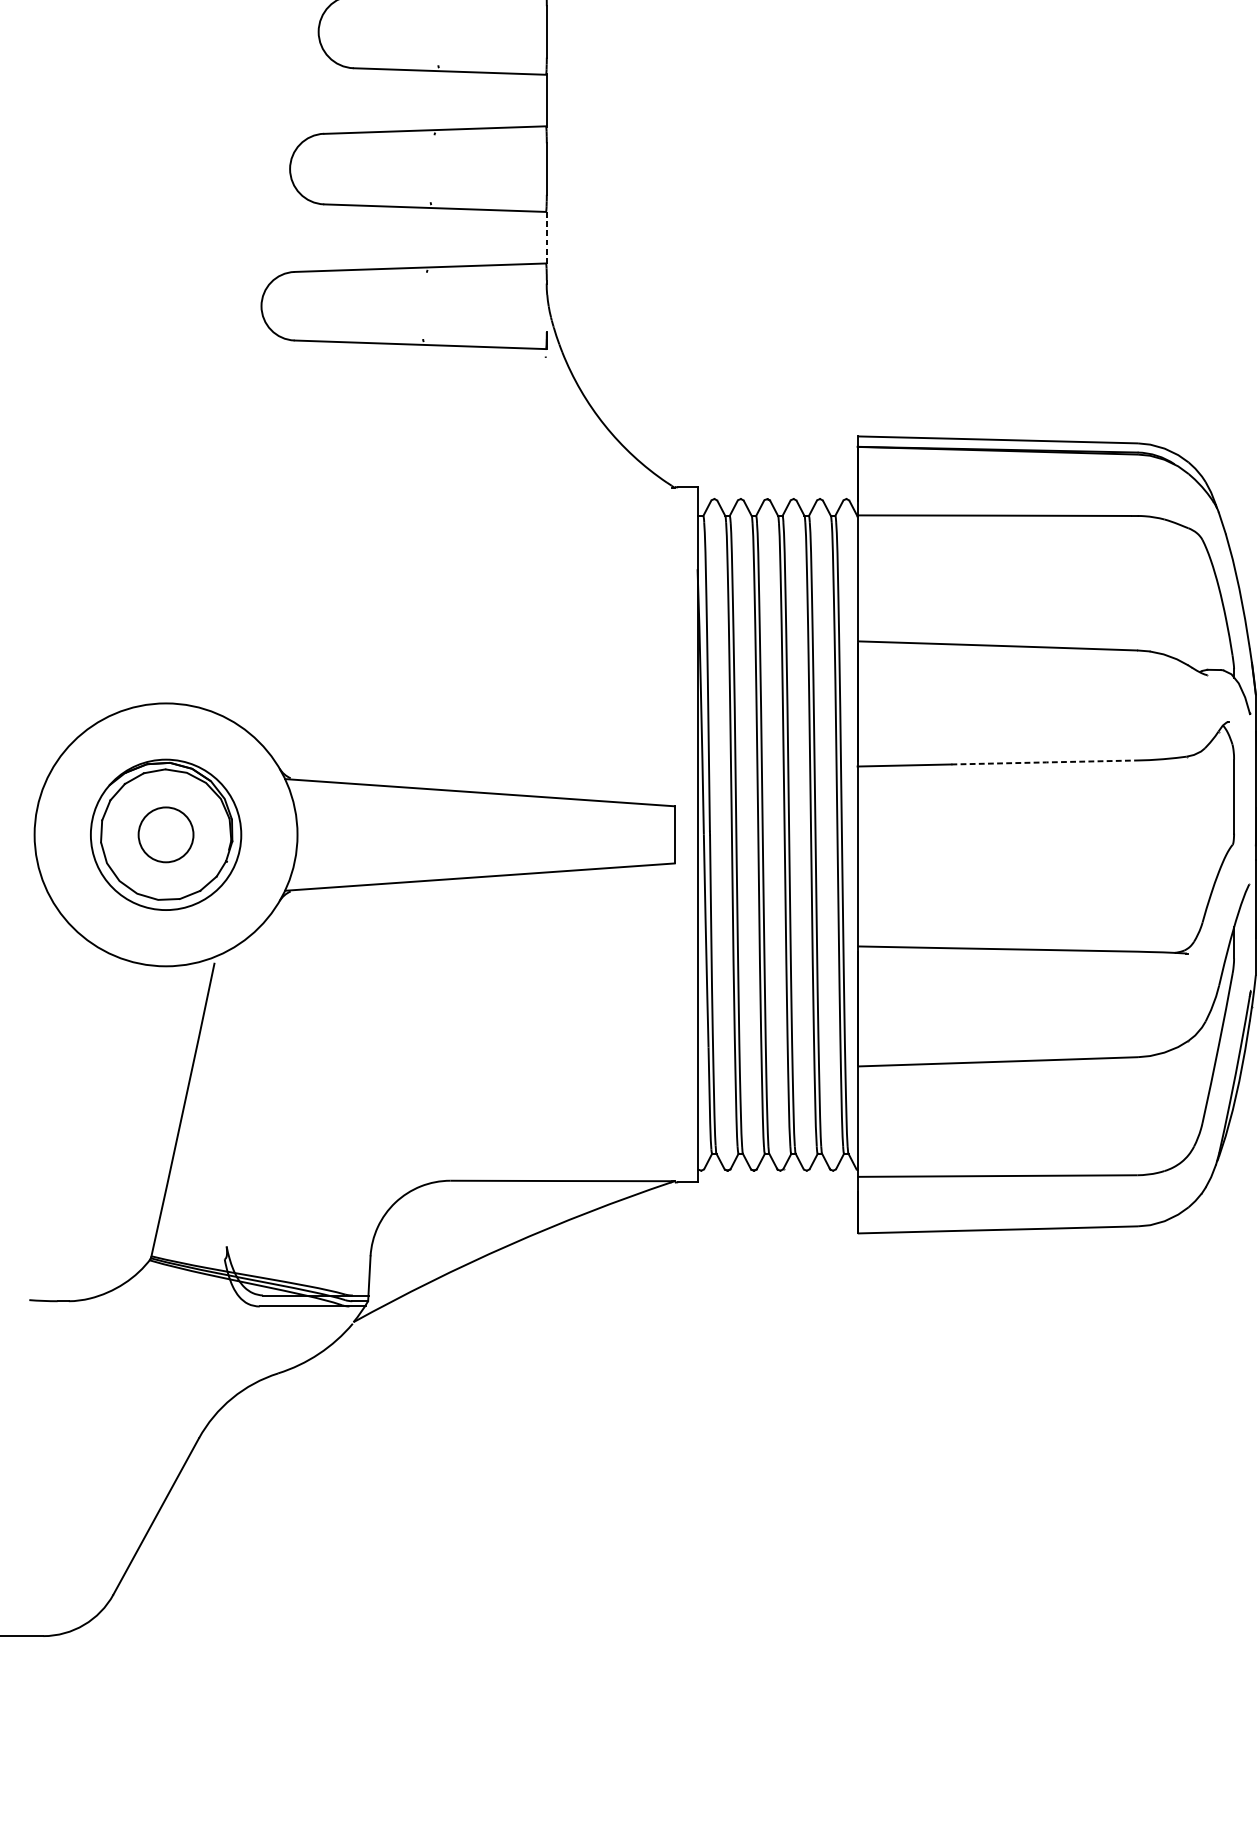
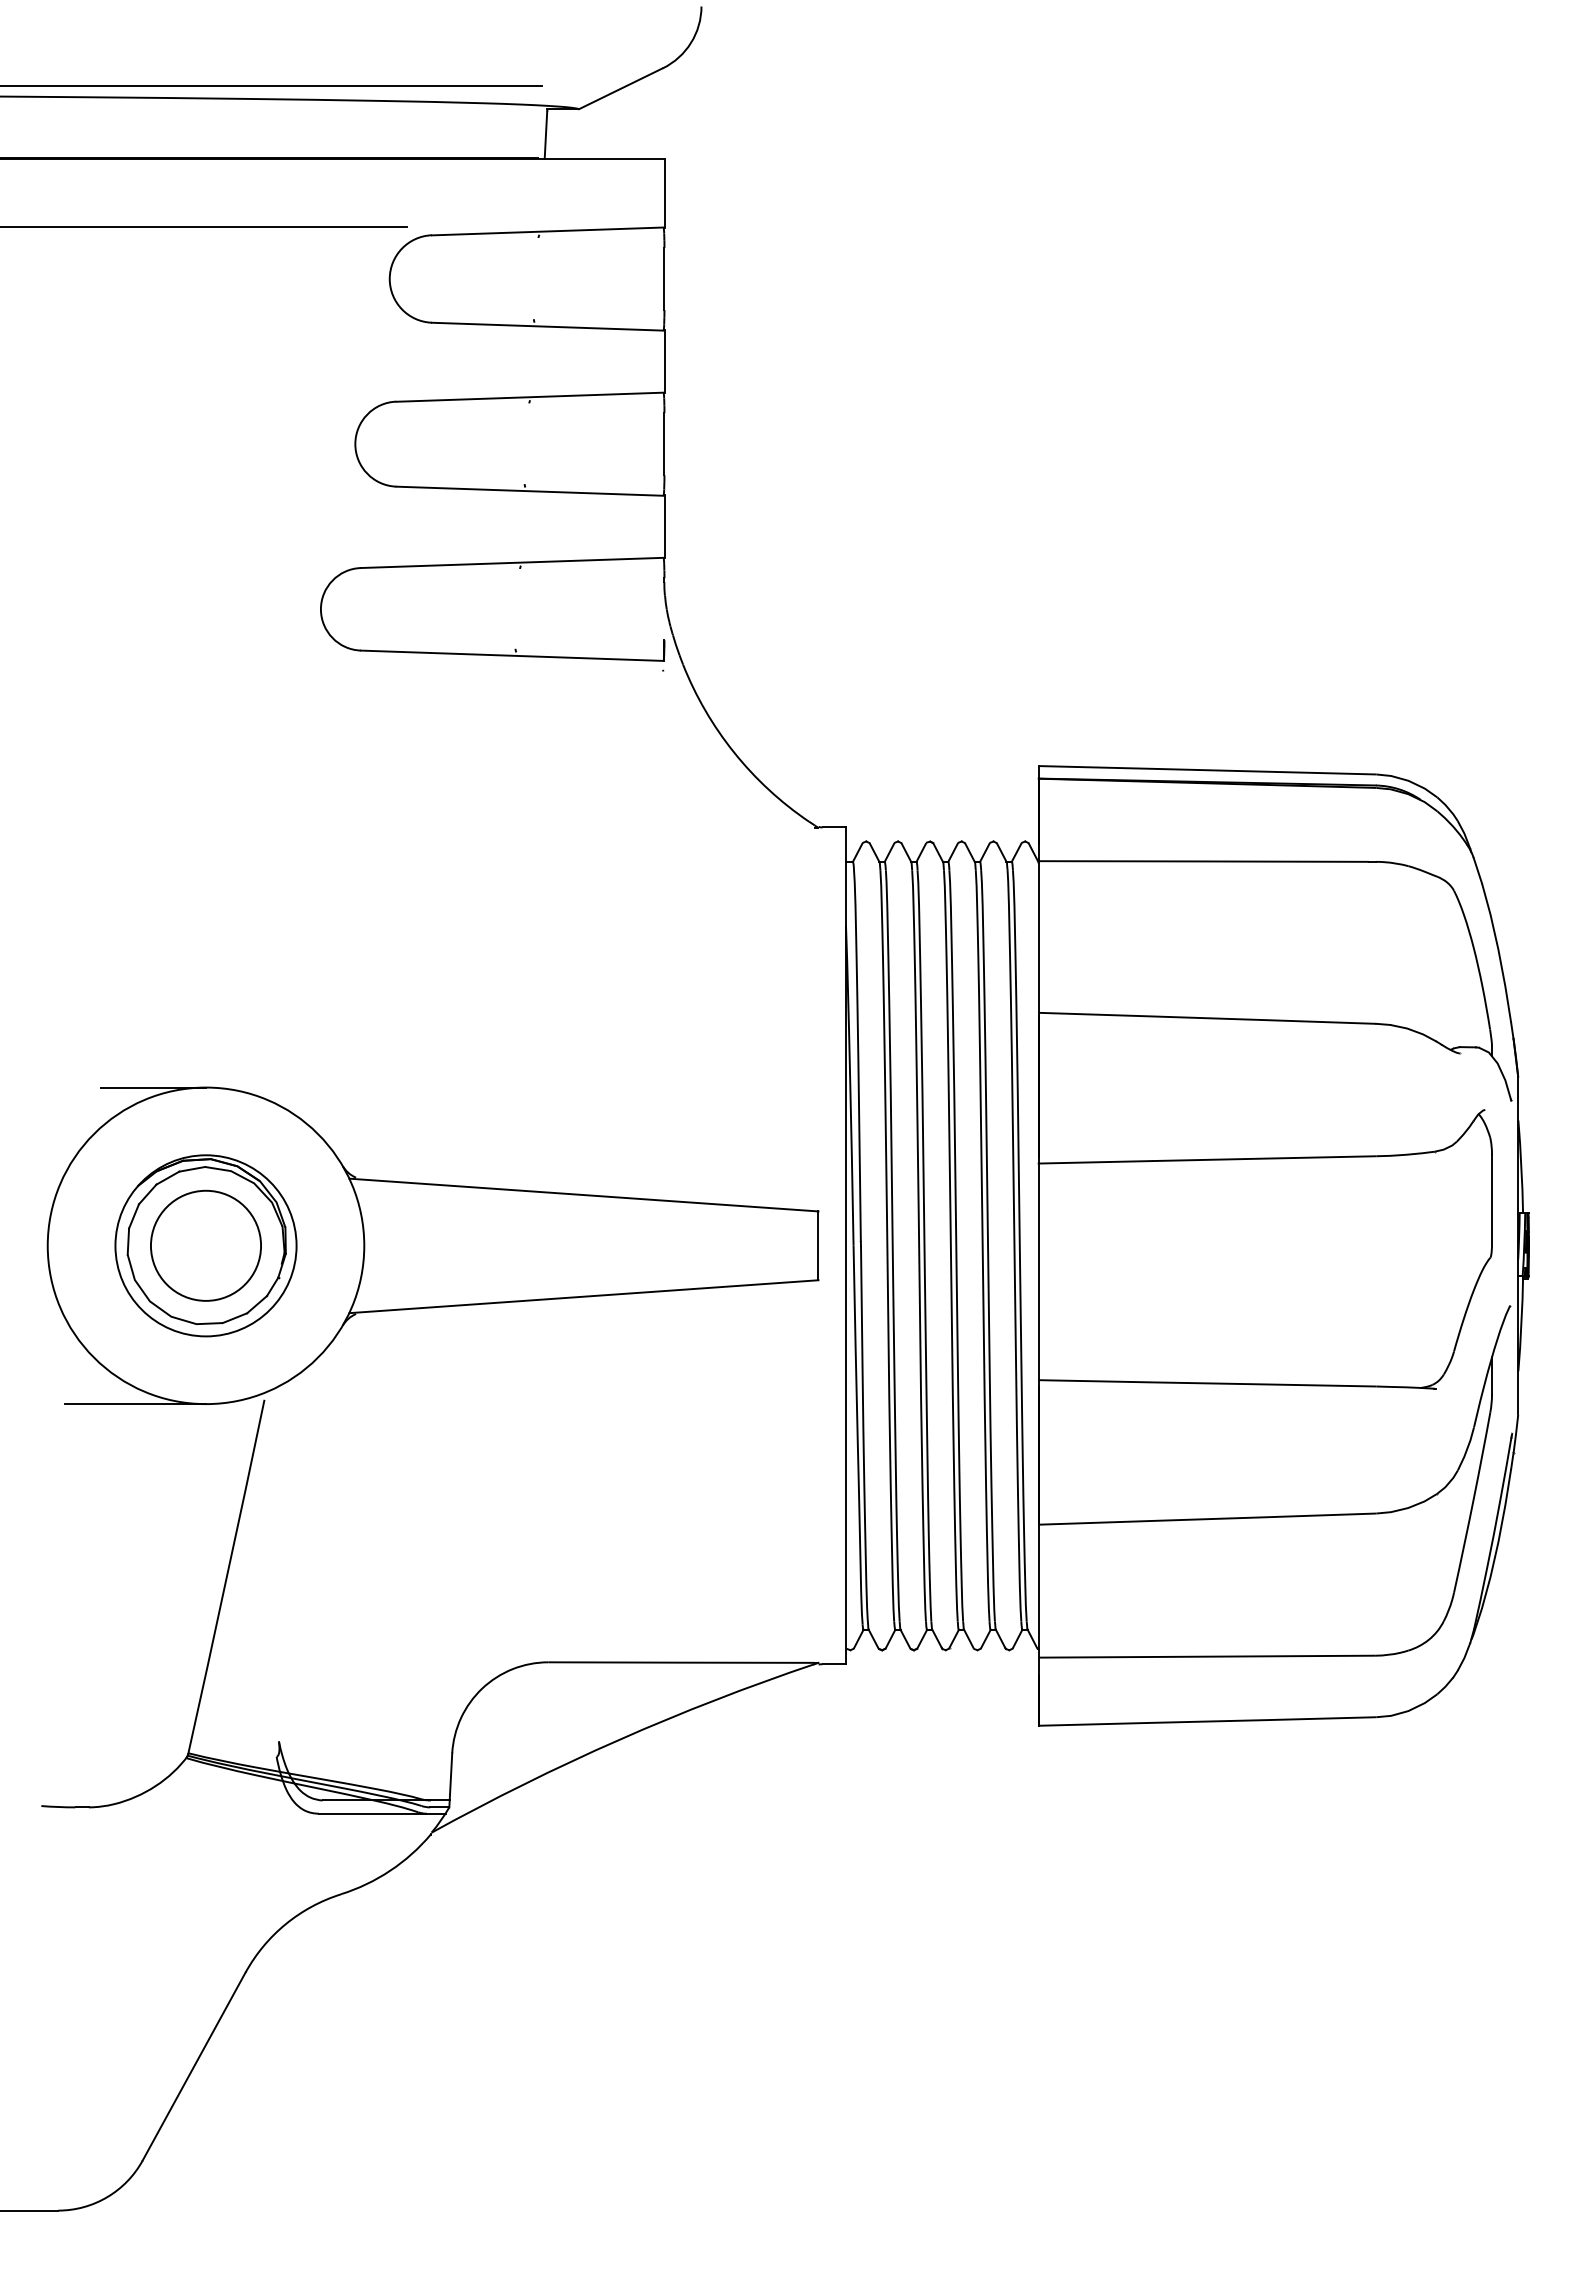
line: (547, 237) -> (665, 526), dashed -> solid
line: (122, 703) -> (153, 1087), added
line: (1045, 762) -> (1264, 1158), dashed -> solid
circle: (165, 834) -> (205, 1245), size x1.67
line: (107, 966) -> (135, 1404), added

